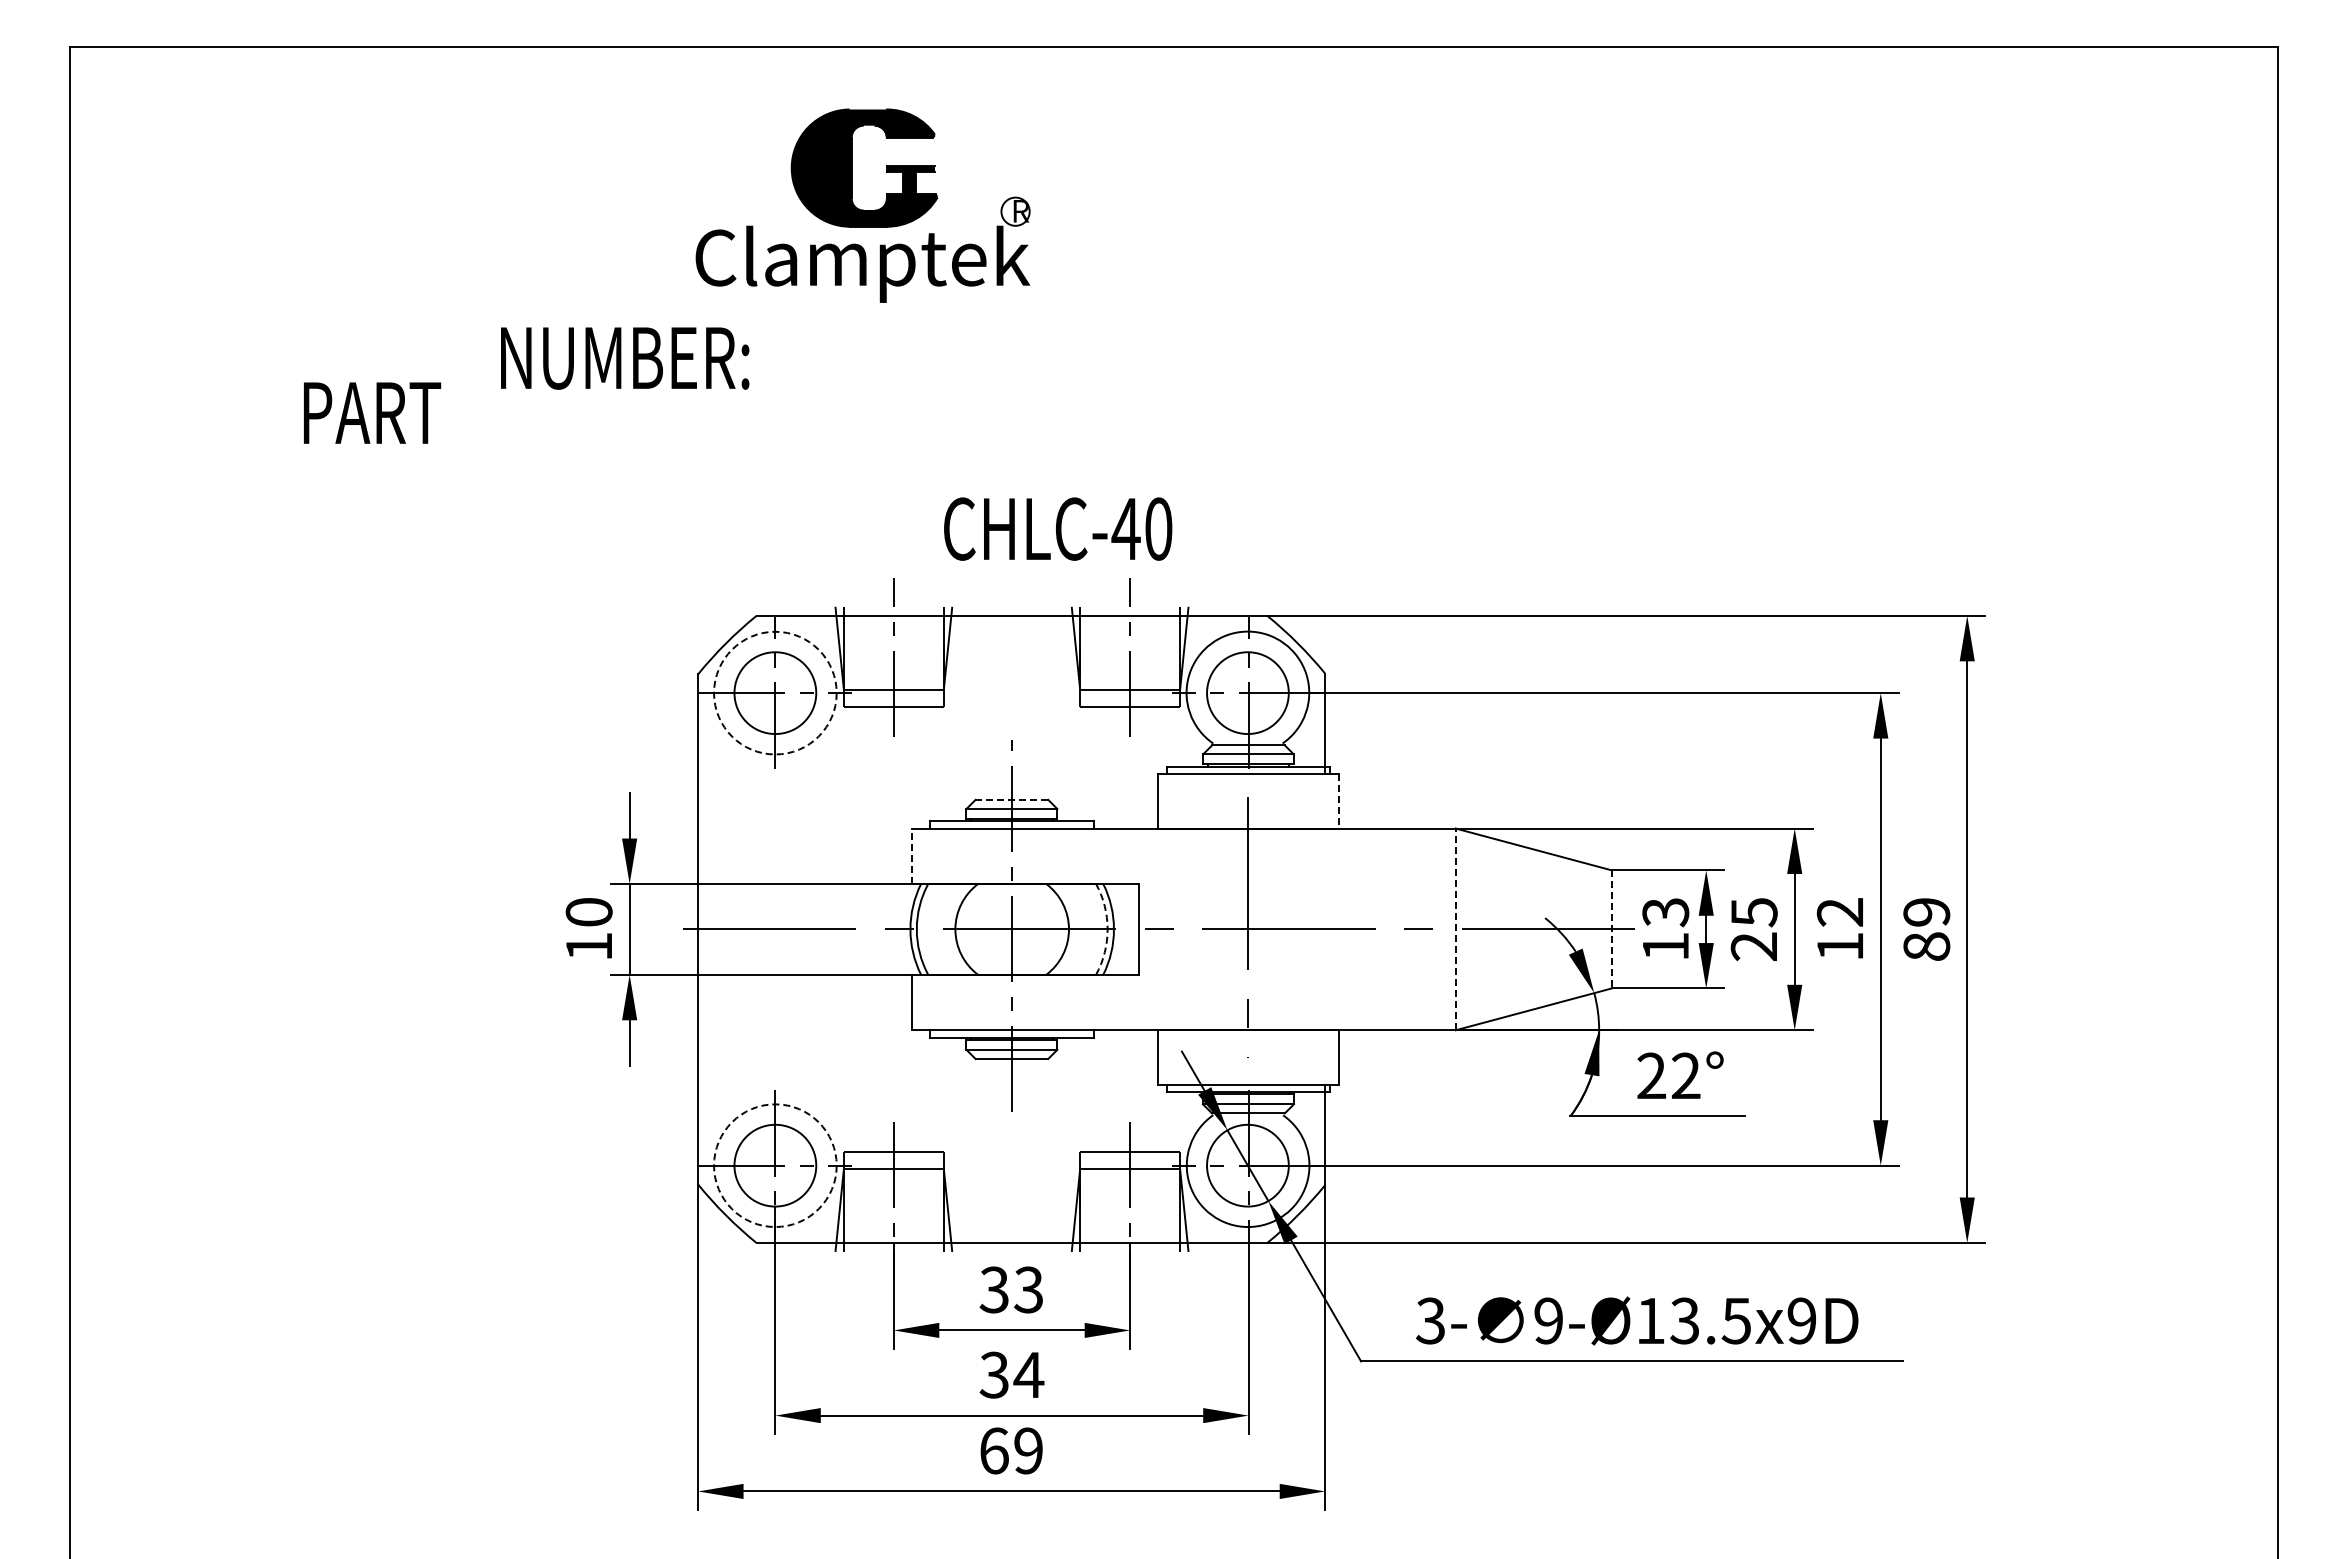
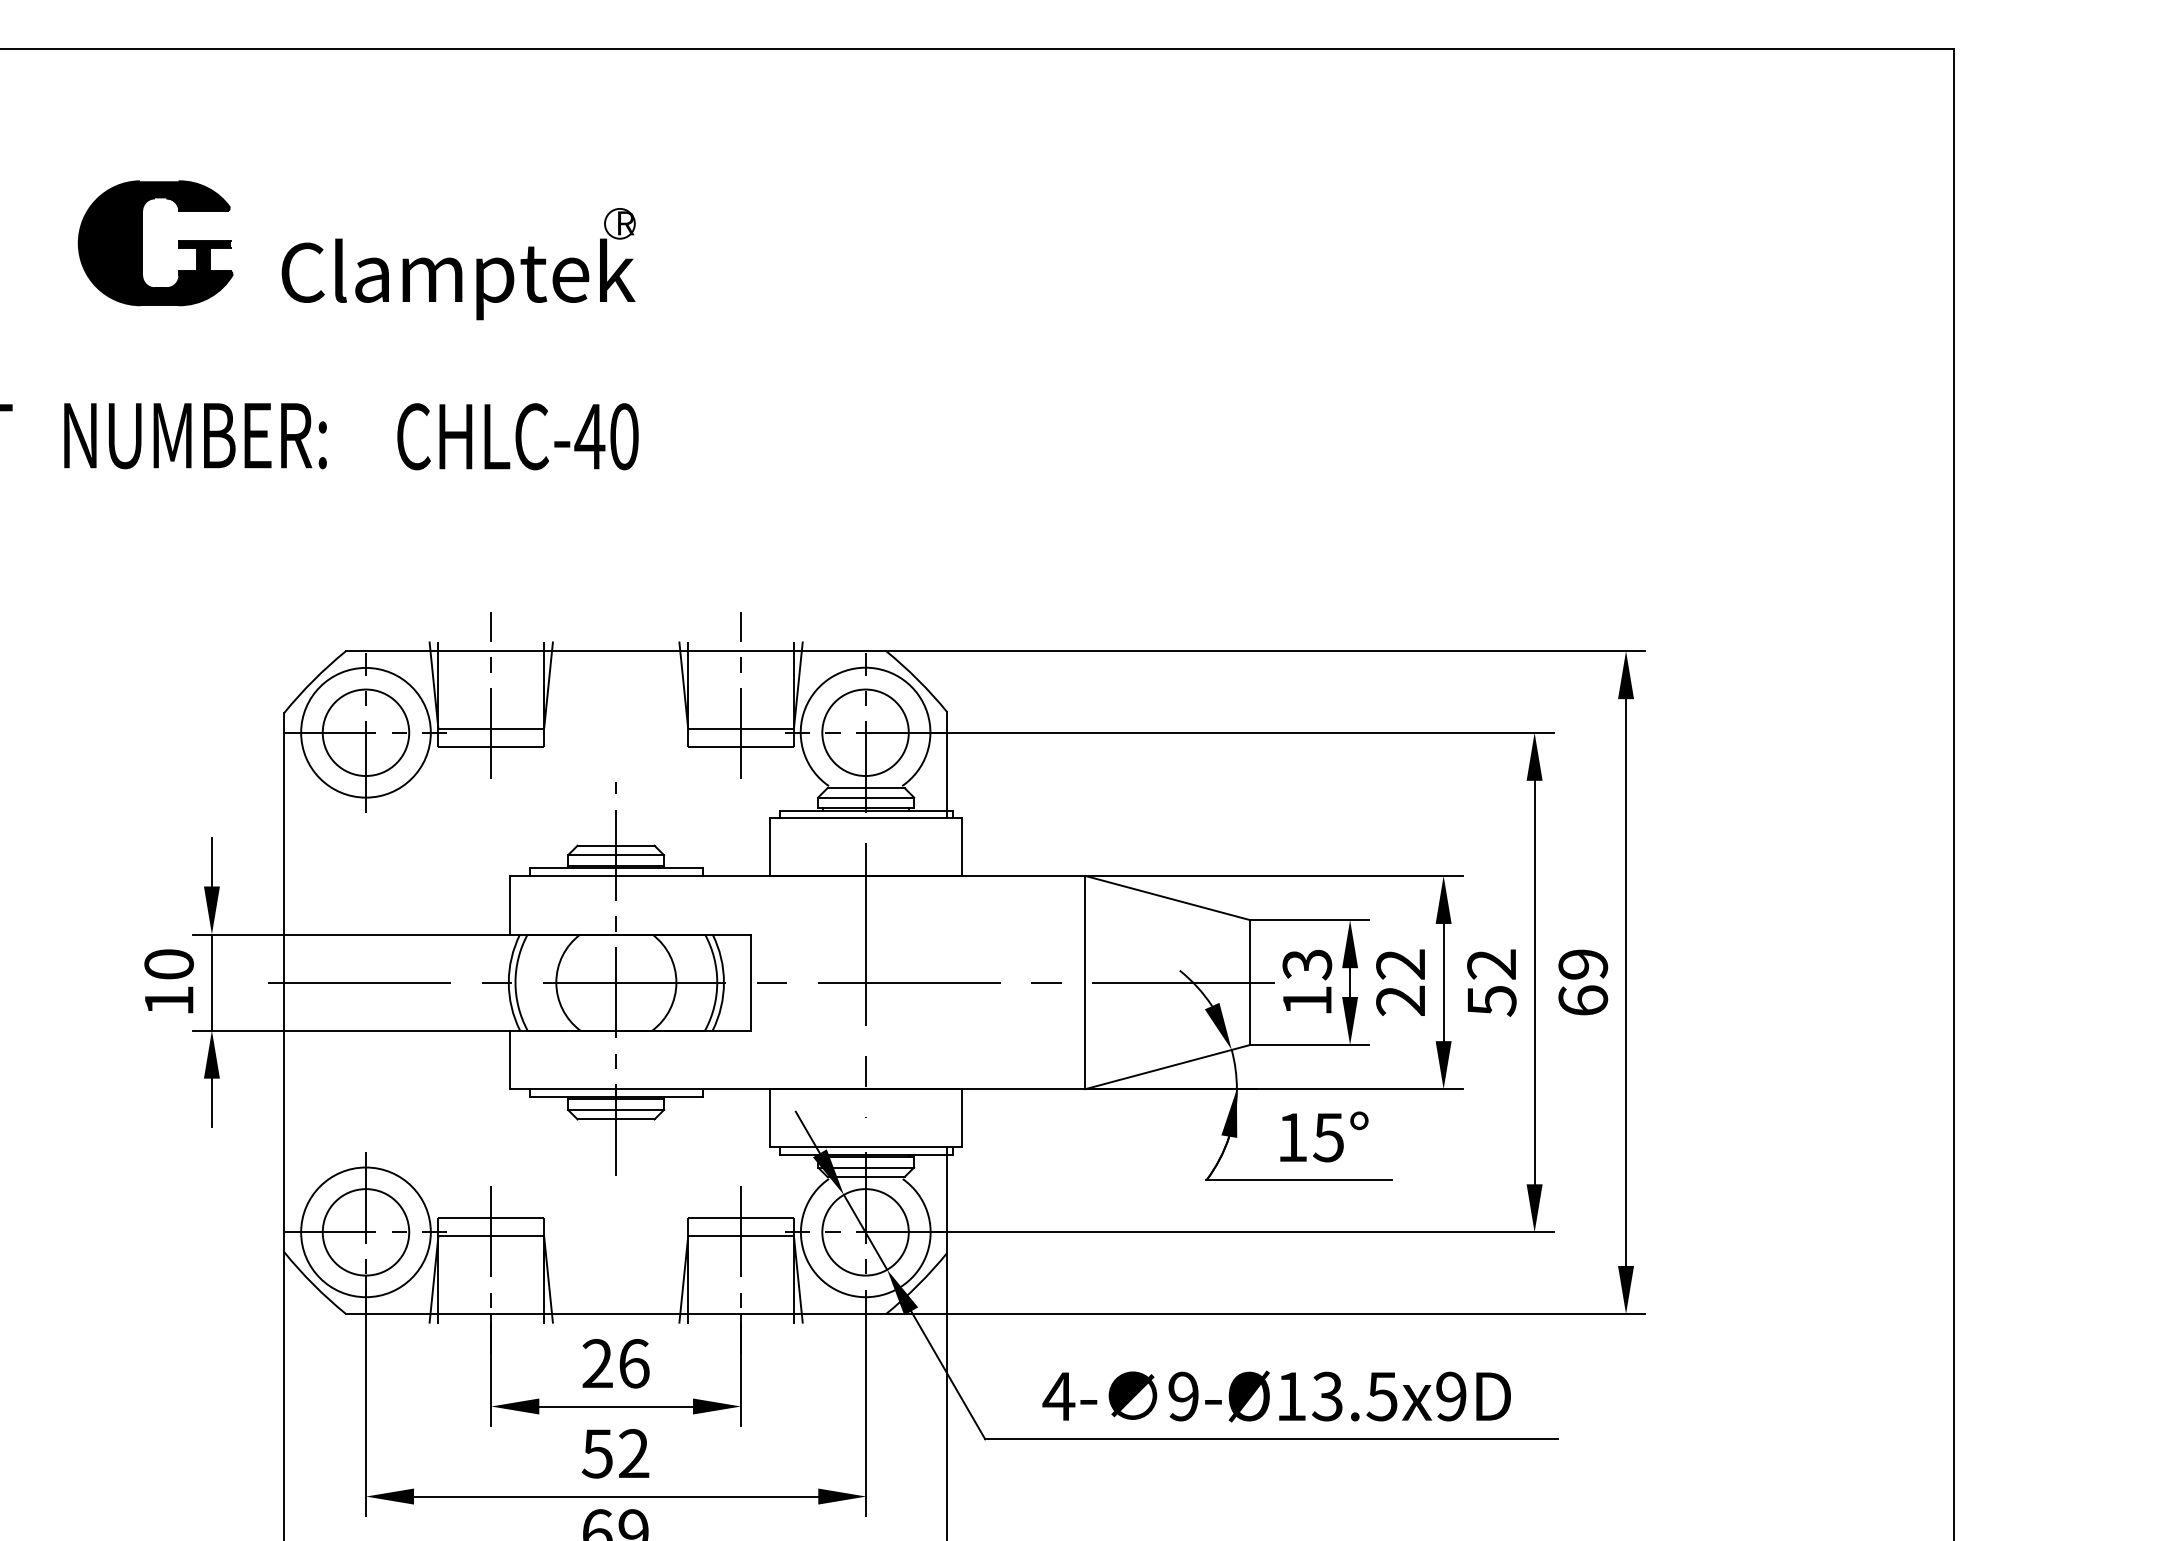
part: (852, 167) -> (143, 242), moved
text: (625, 358) -> (195, 436), moved
text: (1058, 528) -> (518, 436), moved
circle: (775, 692) -> (366, 732), dashed -> solid
line: (1011, 799) -> (615, 845), dashed -> solid
line: (1339, 801) -> (962, 847), dashed -> solid
line: (911, 856) -> (509, 905), dashed -> solid
text: (1753, 912) -> (1400, 964), 25 -> 22
arc: (1107, 929) -> (717, 982), dashed -> solid
line: (1455, 929) -> (1085, 982), dashed -> solid
line: (1611, 929) -> (1249, 982), dashed -> solid
text: (1840, 946) -> (1492, 1000), 12 -> 52
text: (1926, 946) -> (1582, 1000), 89 -> 69
text: (1668, 1075) -> (1310, 1137), 22° -> 15°
circle: (775, 1165) -> (366, 1232), dashed -> solid
text: (1011, 1289) -> (615, 1363), 33 -> 26
text: (1430, 1320) -> (1058, 1396), 3- -> 4-
text: (1011, 1374) -> (615, 1453), 34 -> 52

